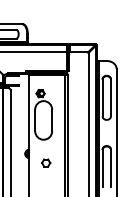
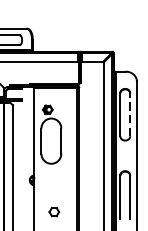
line: (111, 97) -> (130, 114), solid -> dashed
part: (46, 162) -> (54, 211), moved

